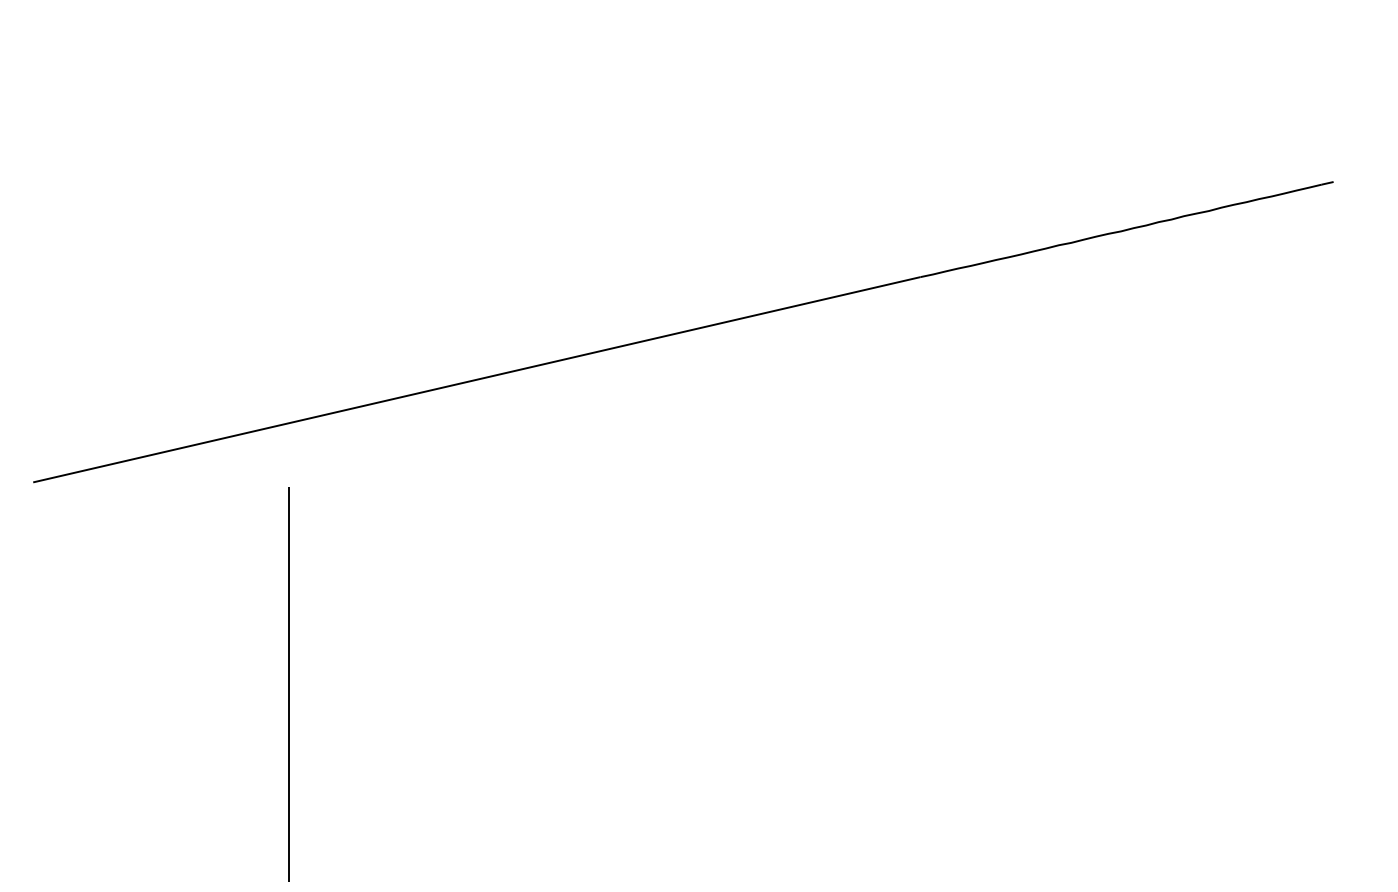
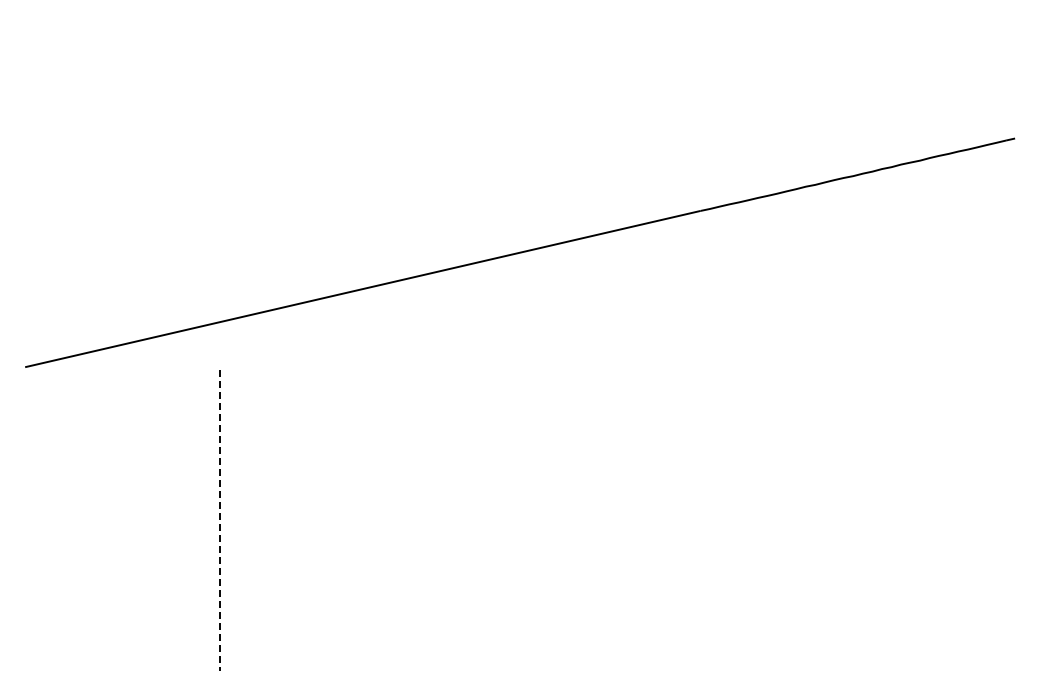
line: (288, 685) -> (219, 521), solid -> dashed

